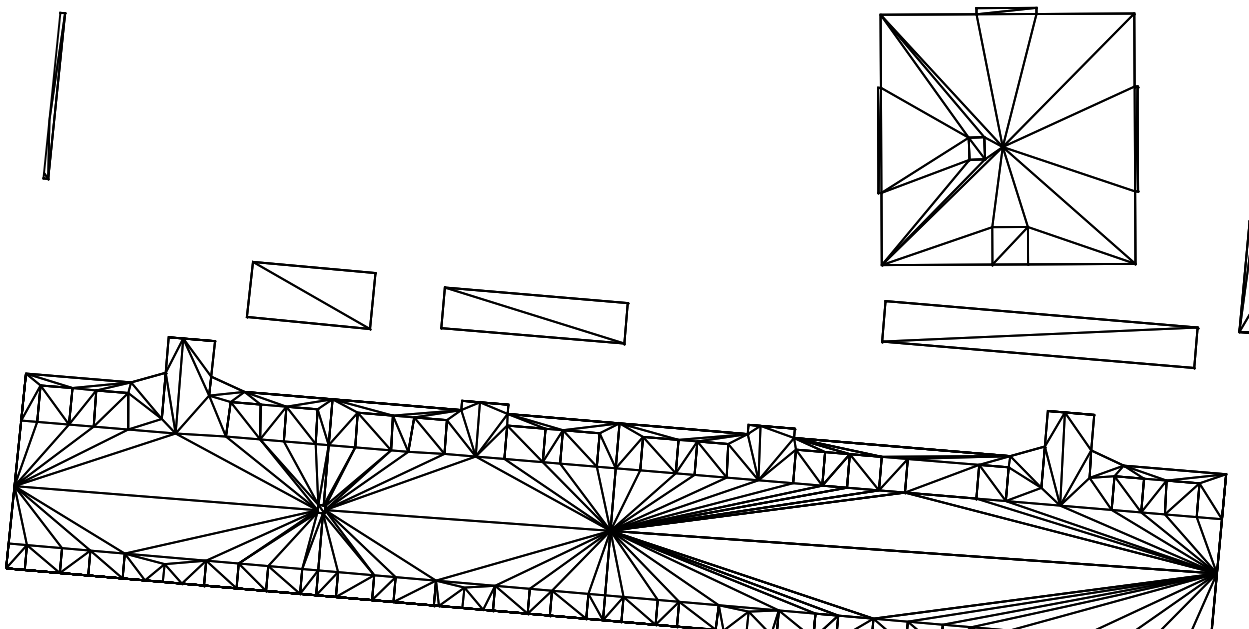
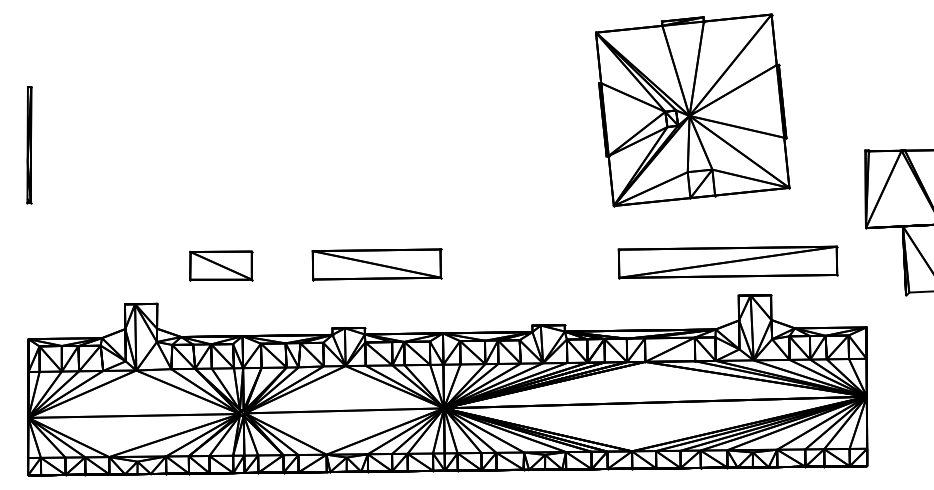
part: (312, 295) -> (221, 265), size x0.71
part: (1039, 334) -> (727, 262), moved

